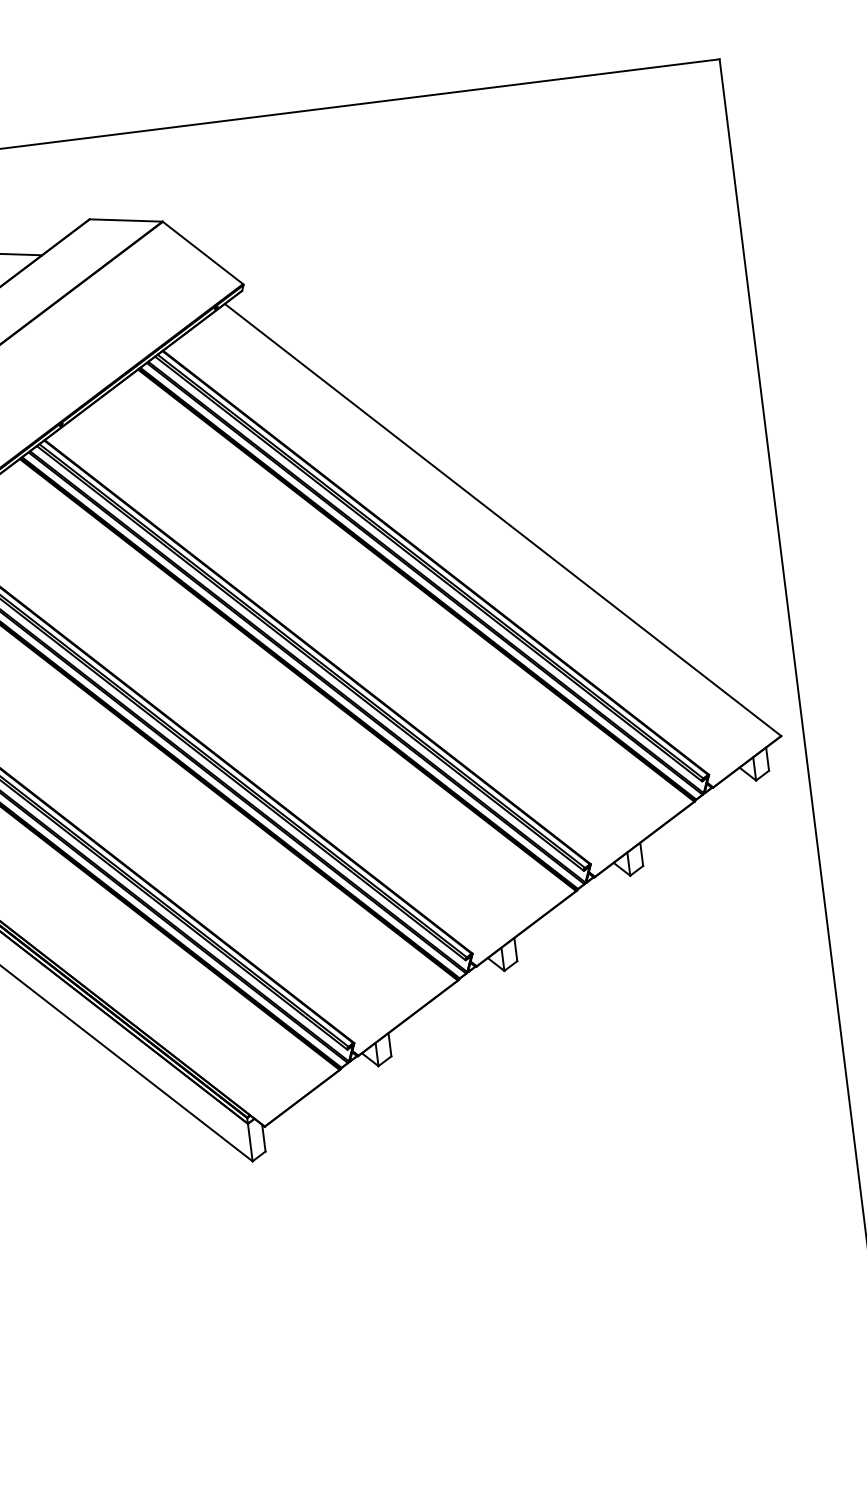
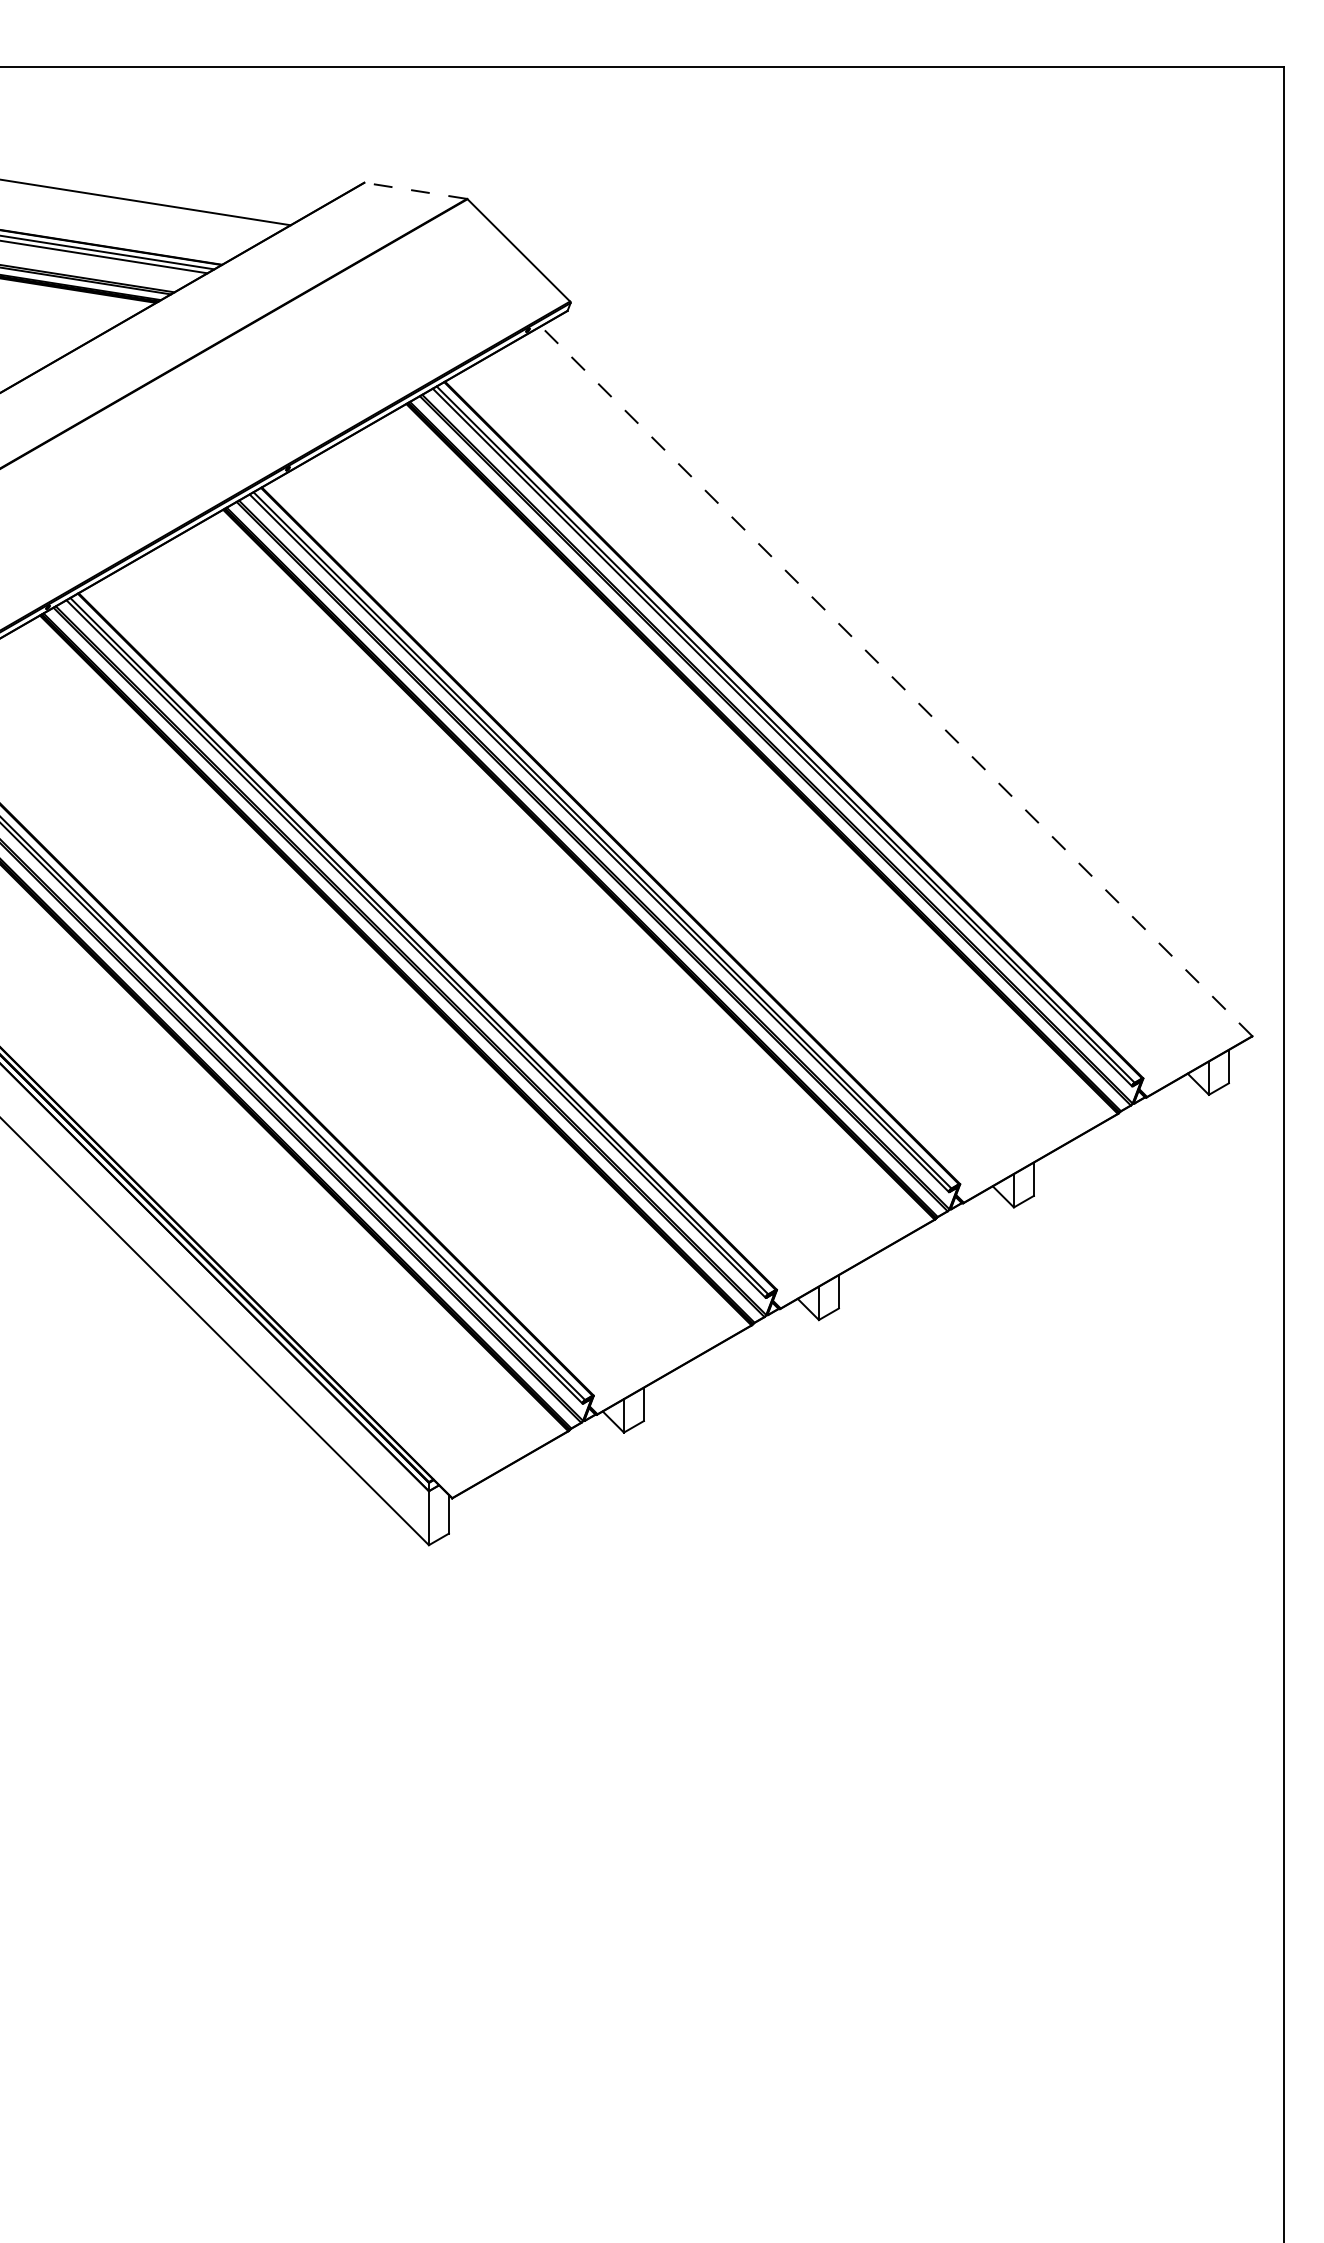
line: (125, 220) -> (415, 190), solid -> dashed
line: (502, 519) -> (896, 680), solid -> dashed

